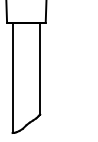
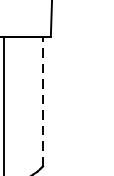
line: (40, 68) -> (43, 101), solid -> dashed

